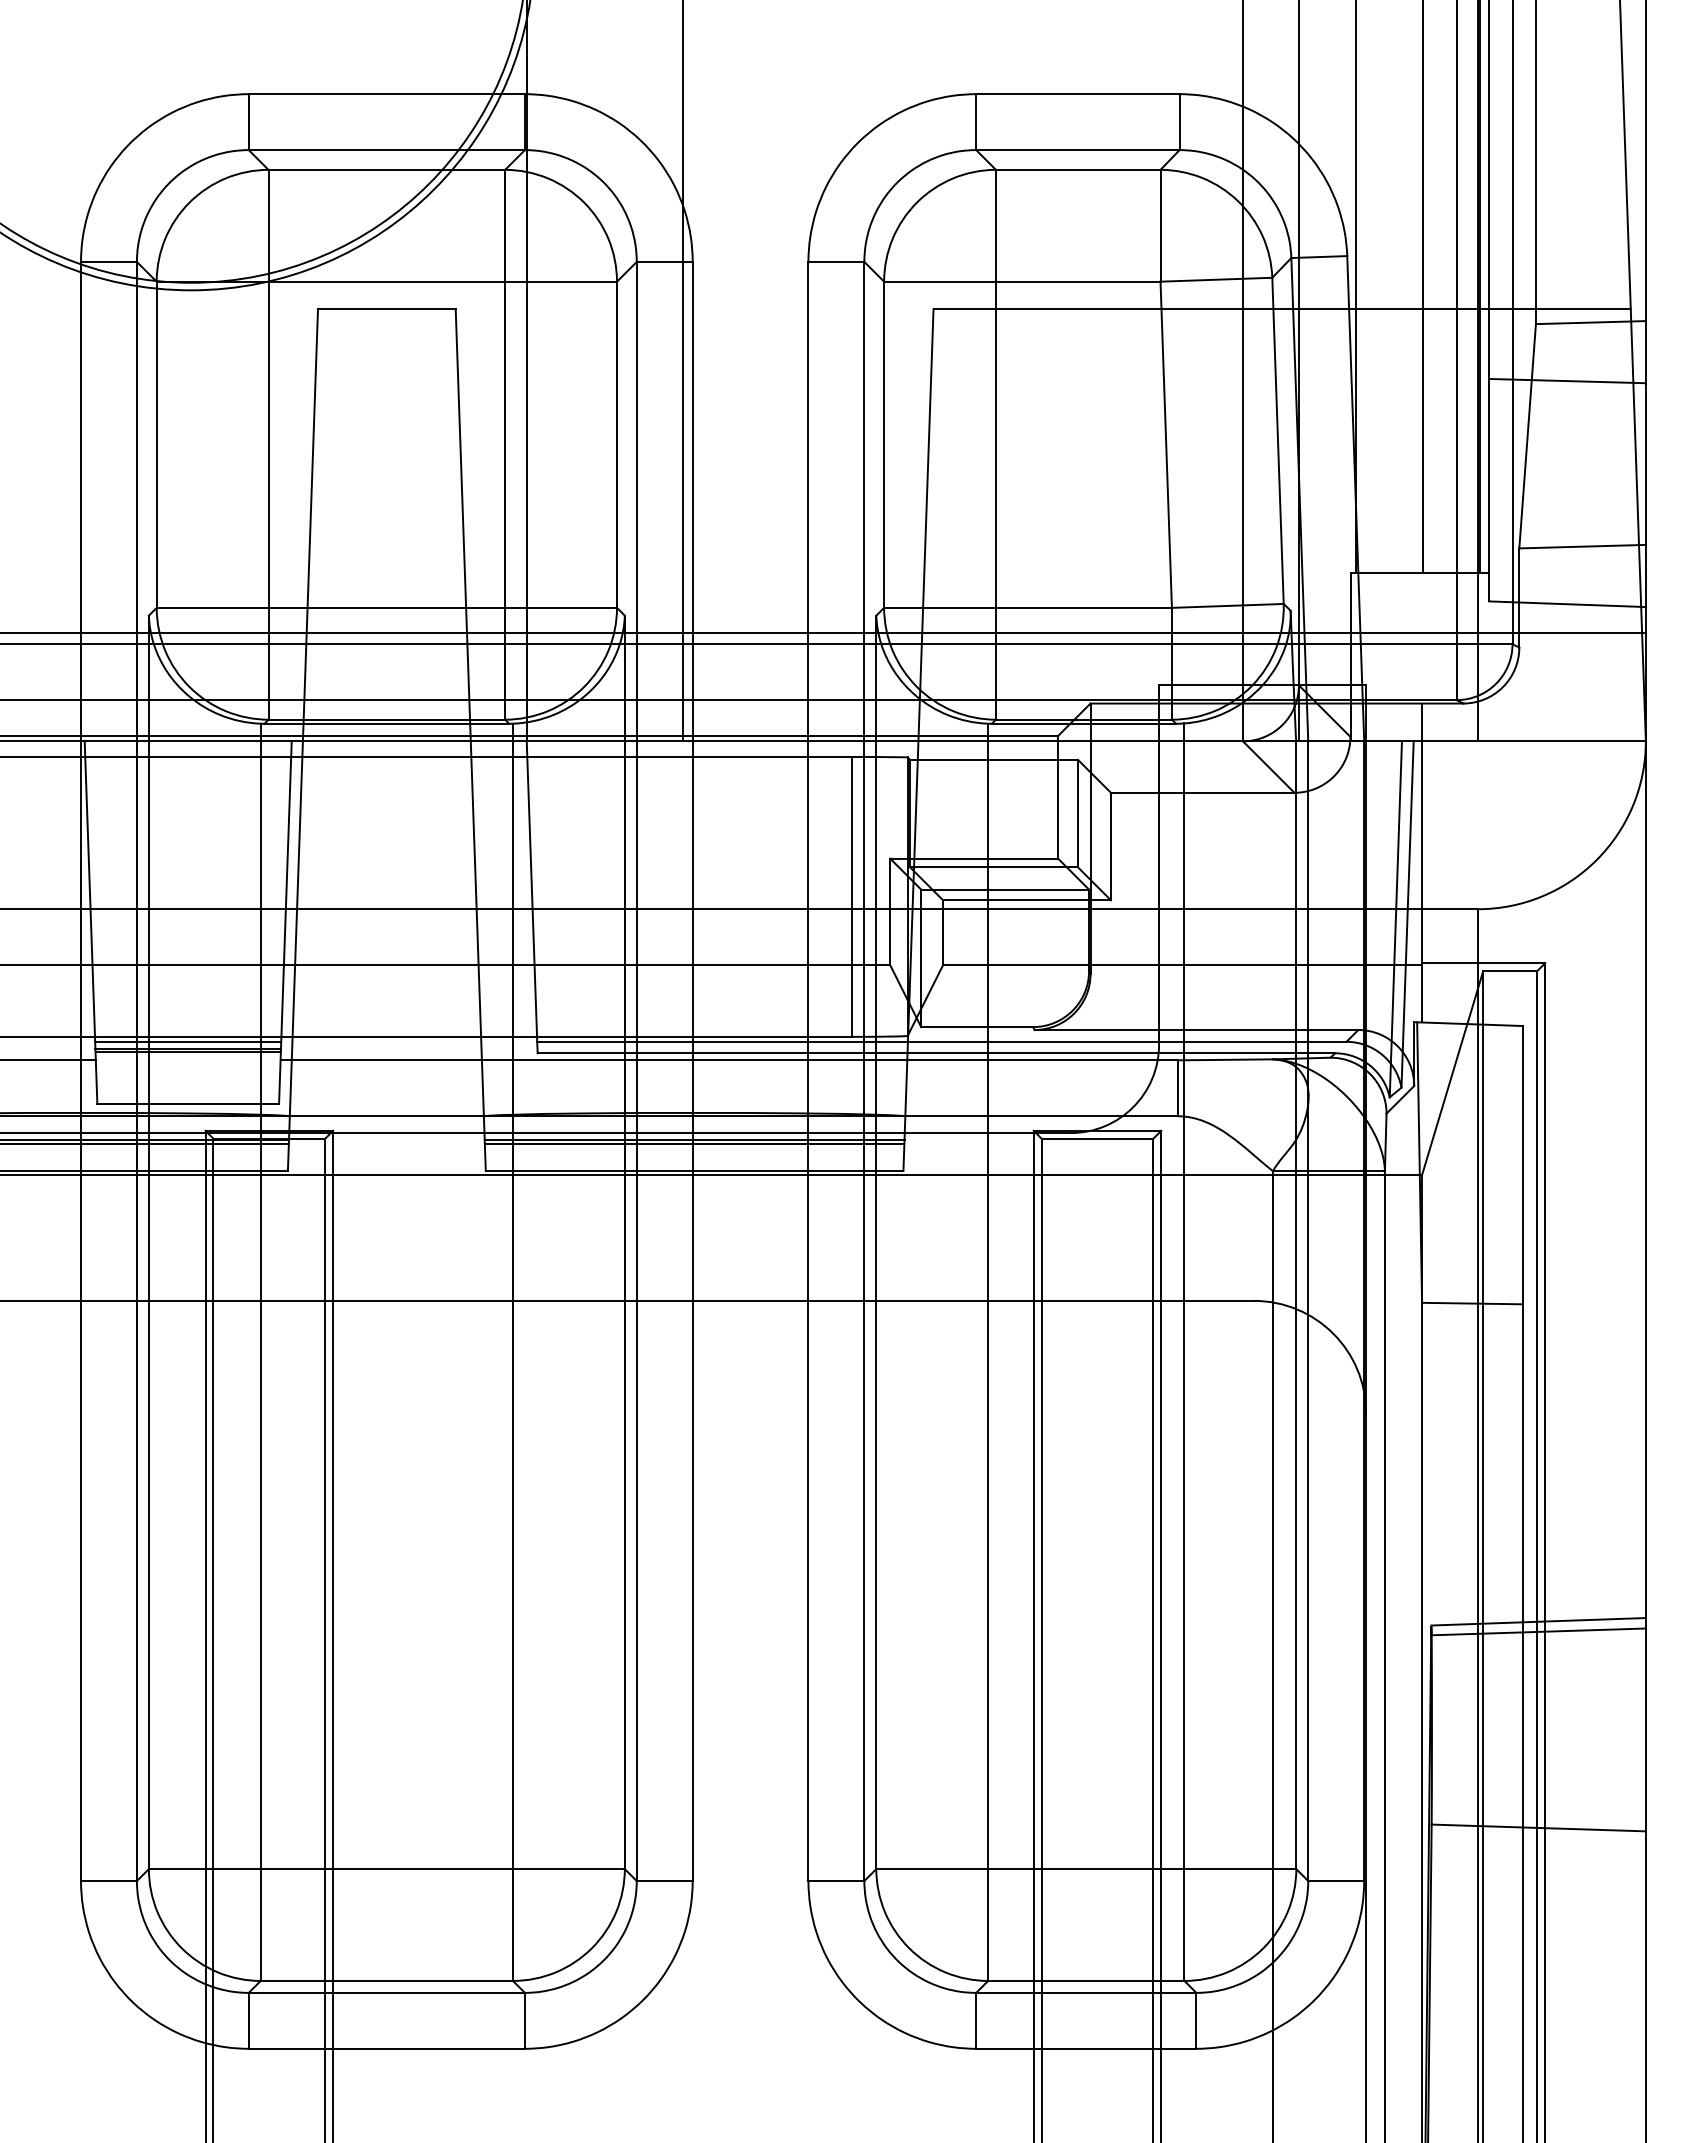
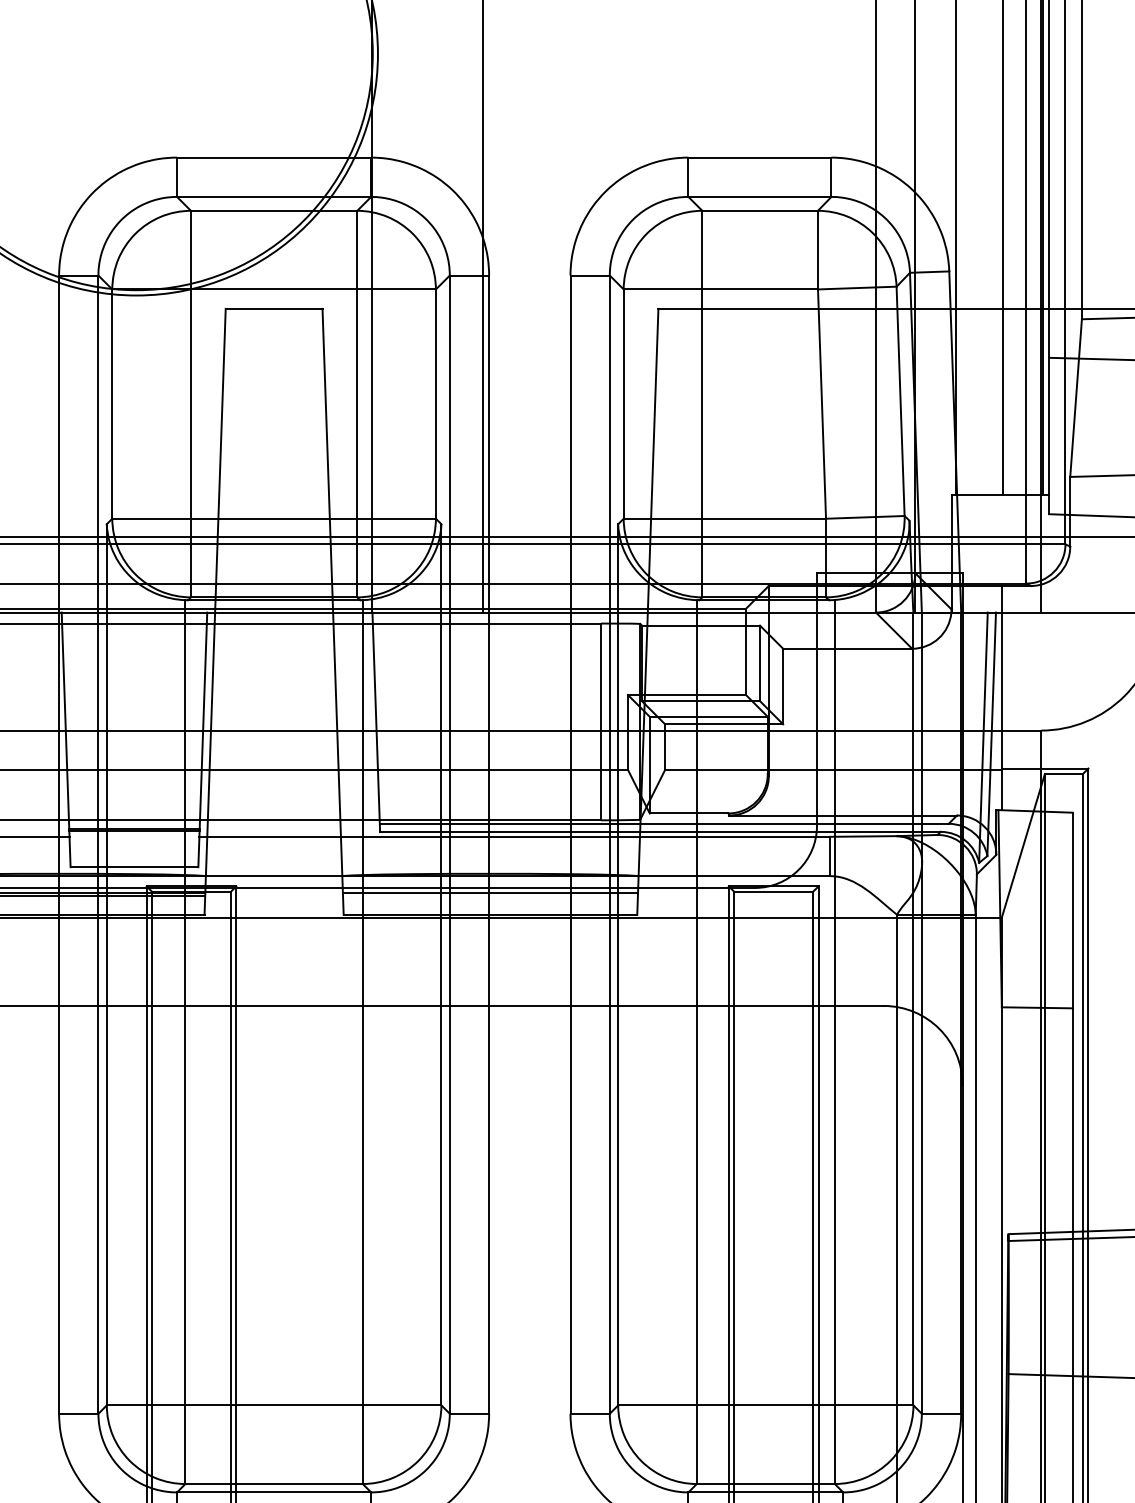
line: (188, 1041) -> (134, 823), removed
line: (694, 1144) -> (490, 895), removed

